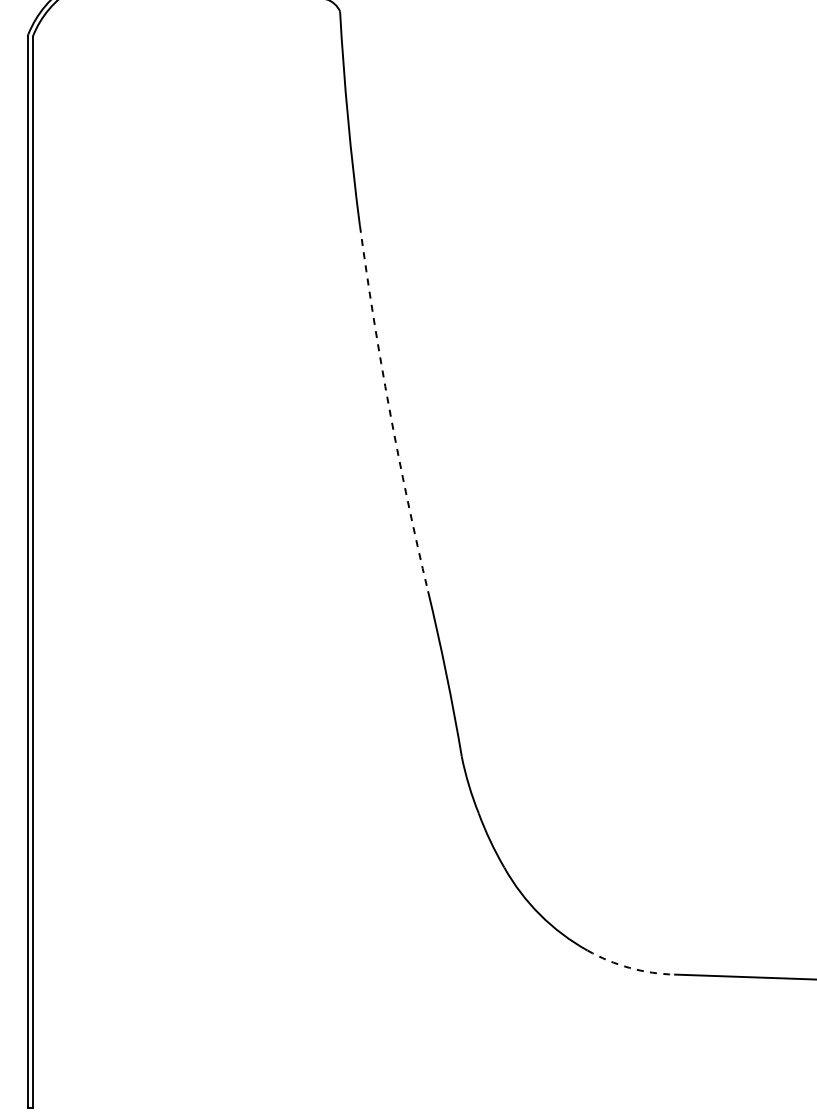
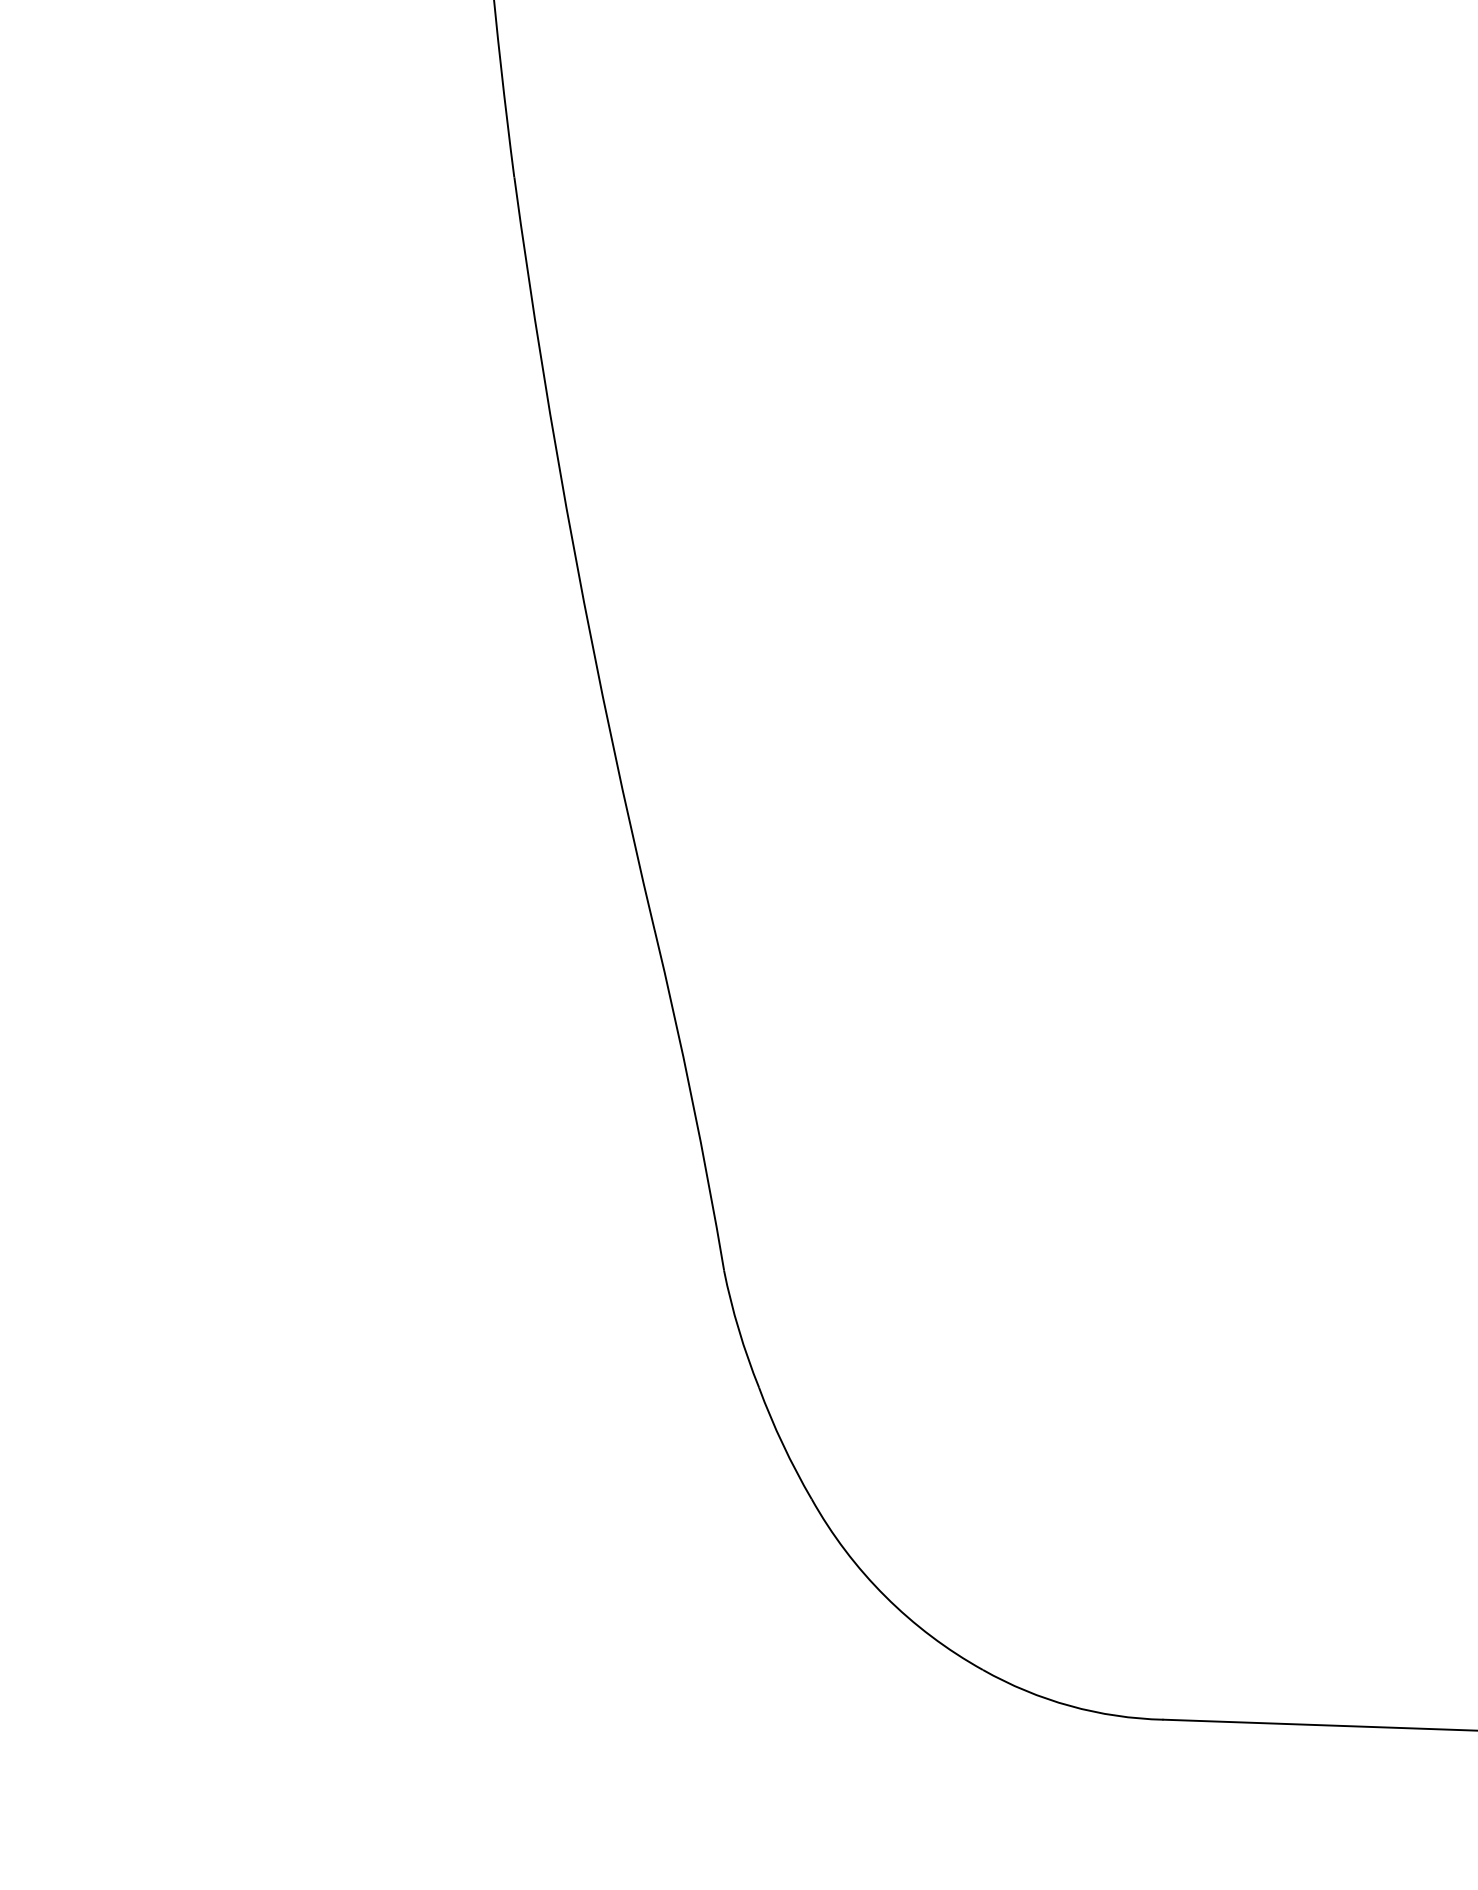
arc: (389, 409) -> (575, 555), dashed -> solid
arc: (629, 967) -> (1069, 1705), dashed -> solid

